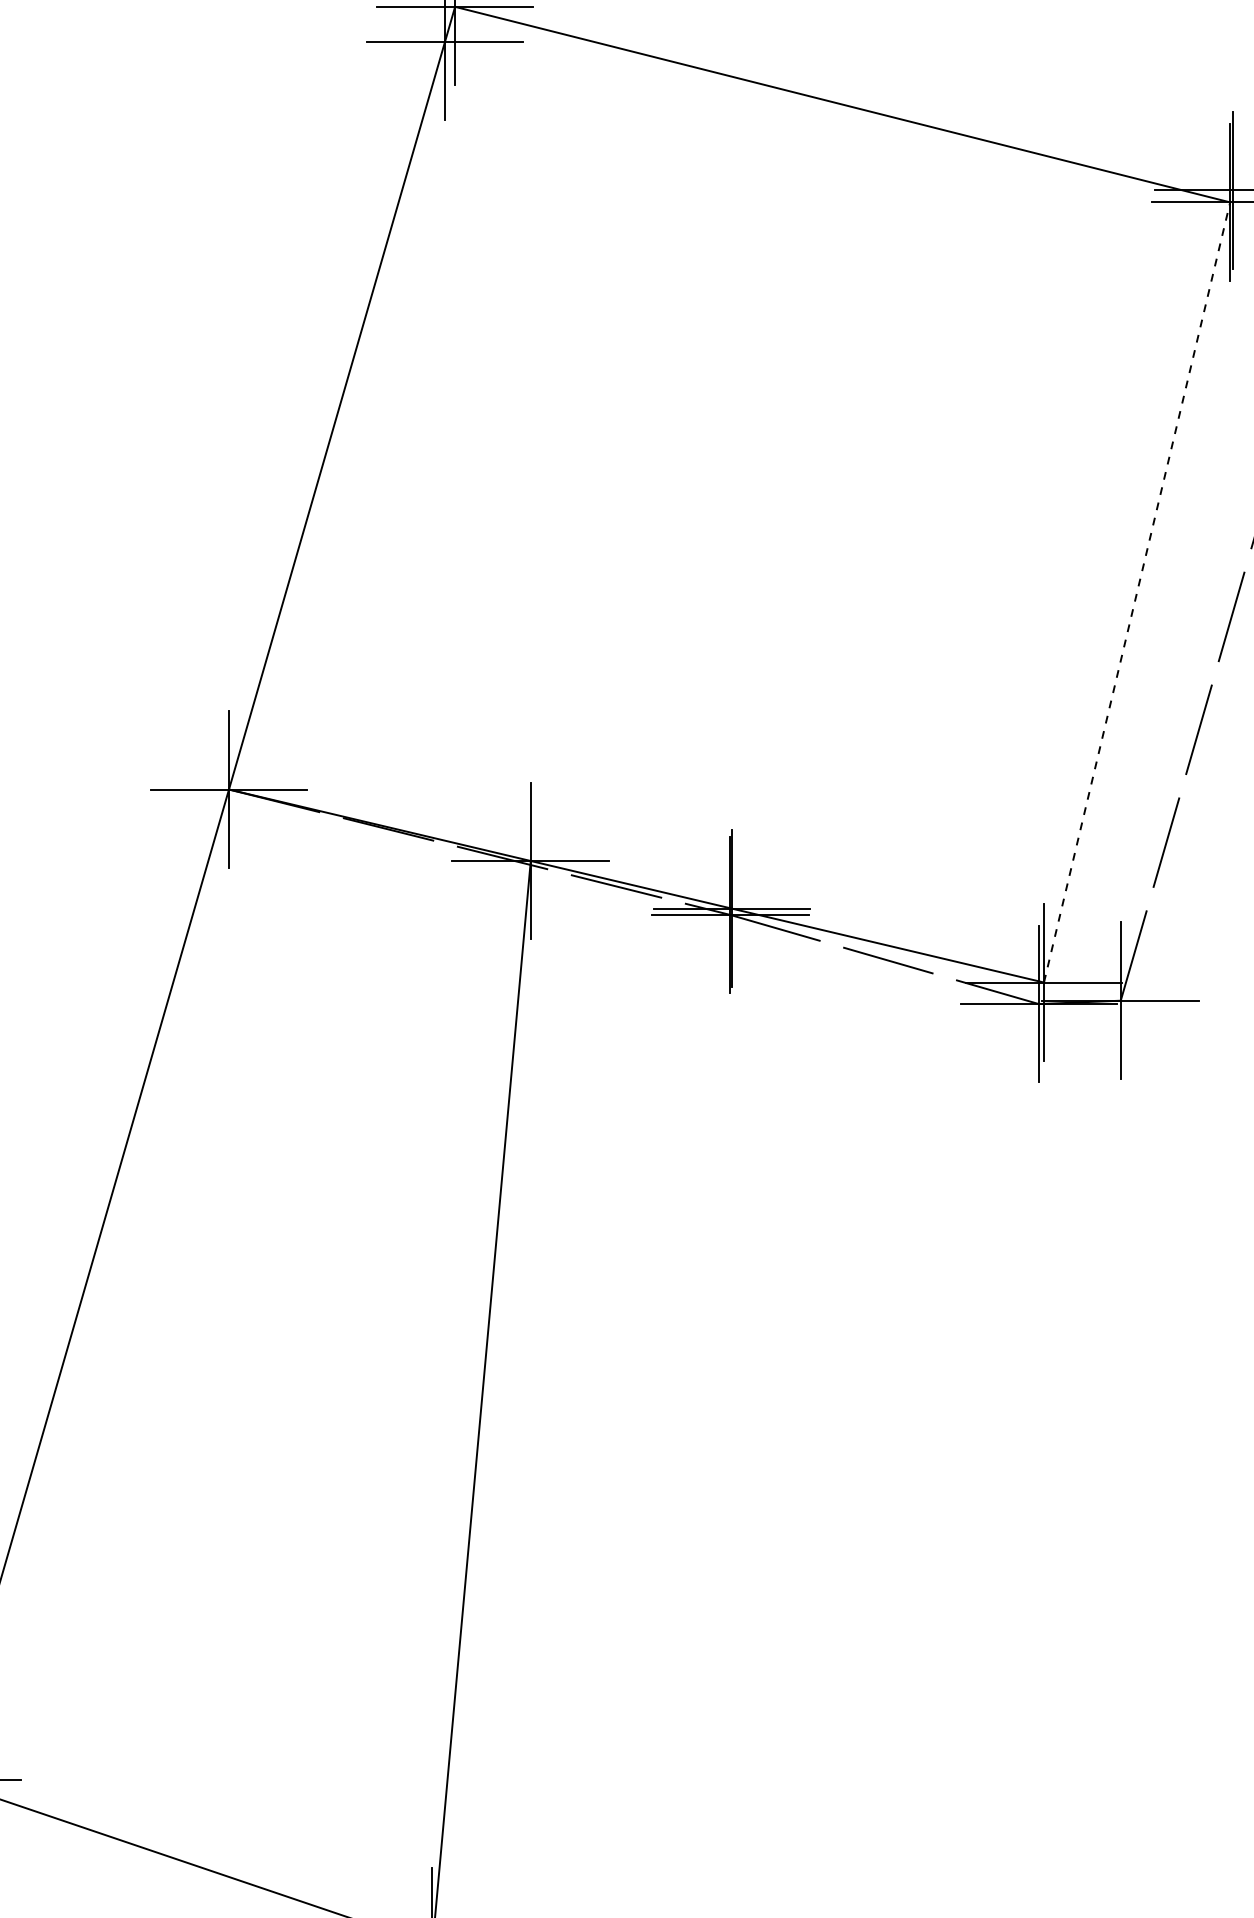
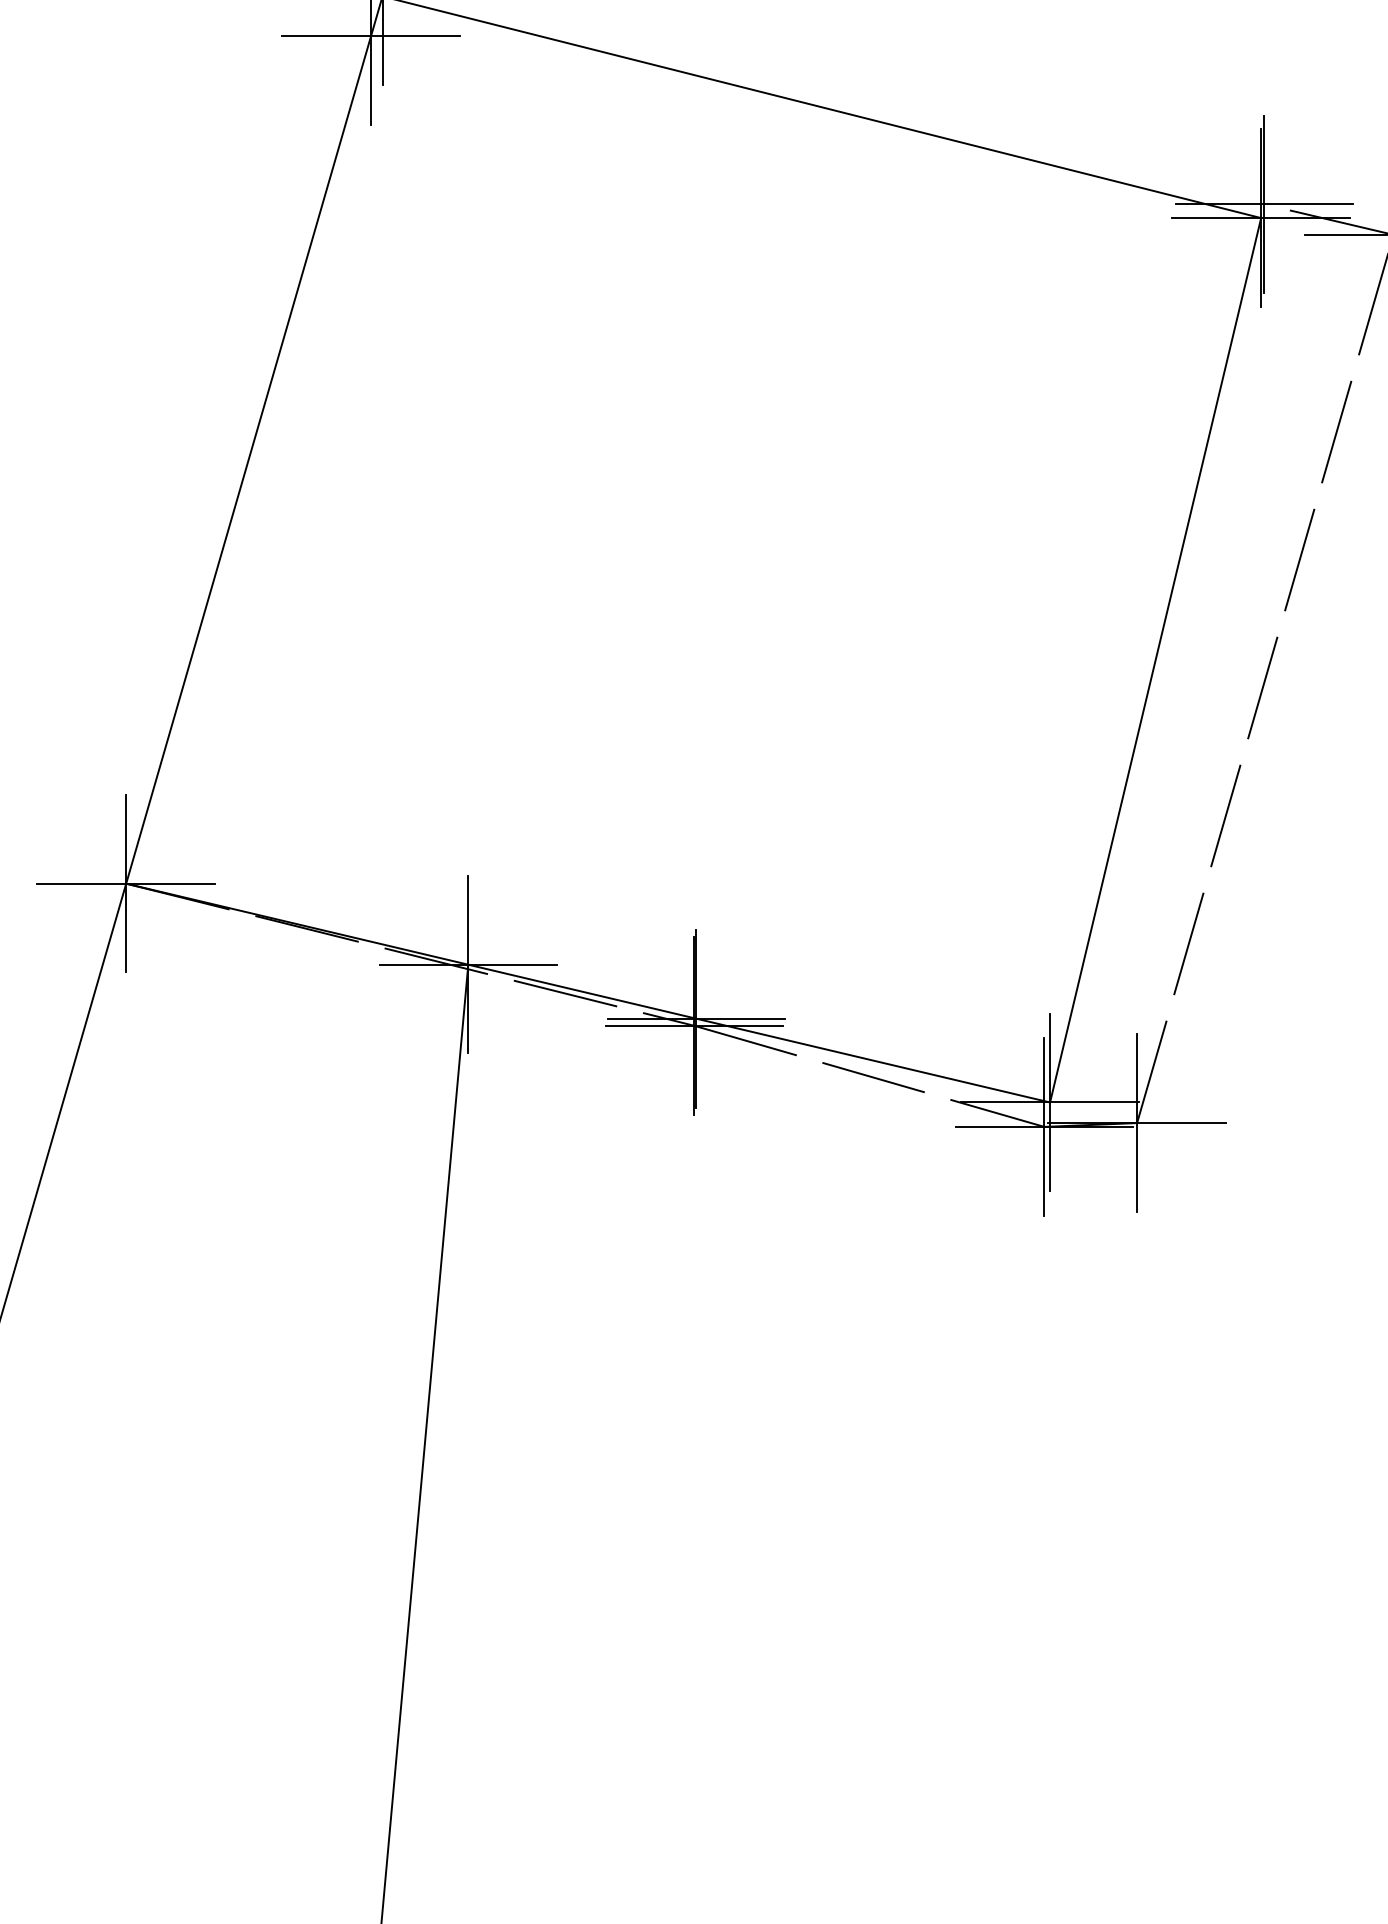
line: (1137, 591) -> (1156, 659), dashed -> solid

